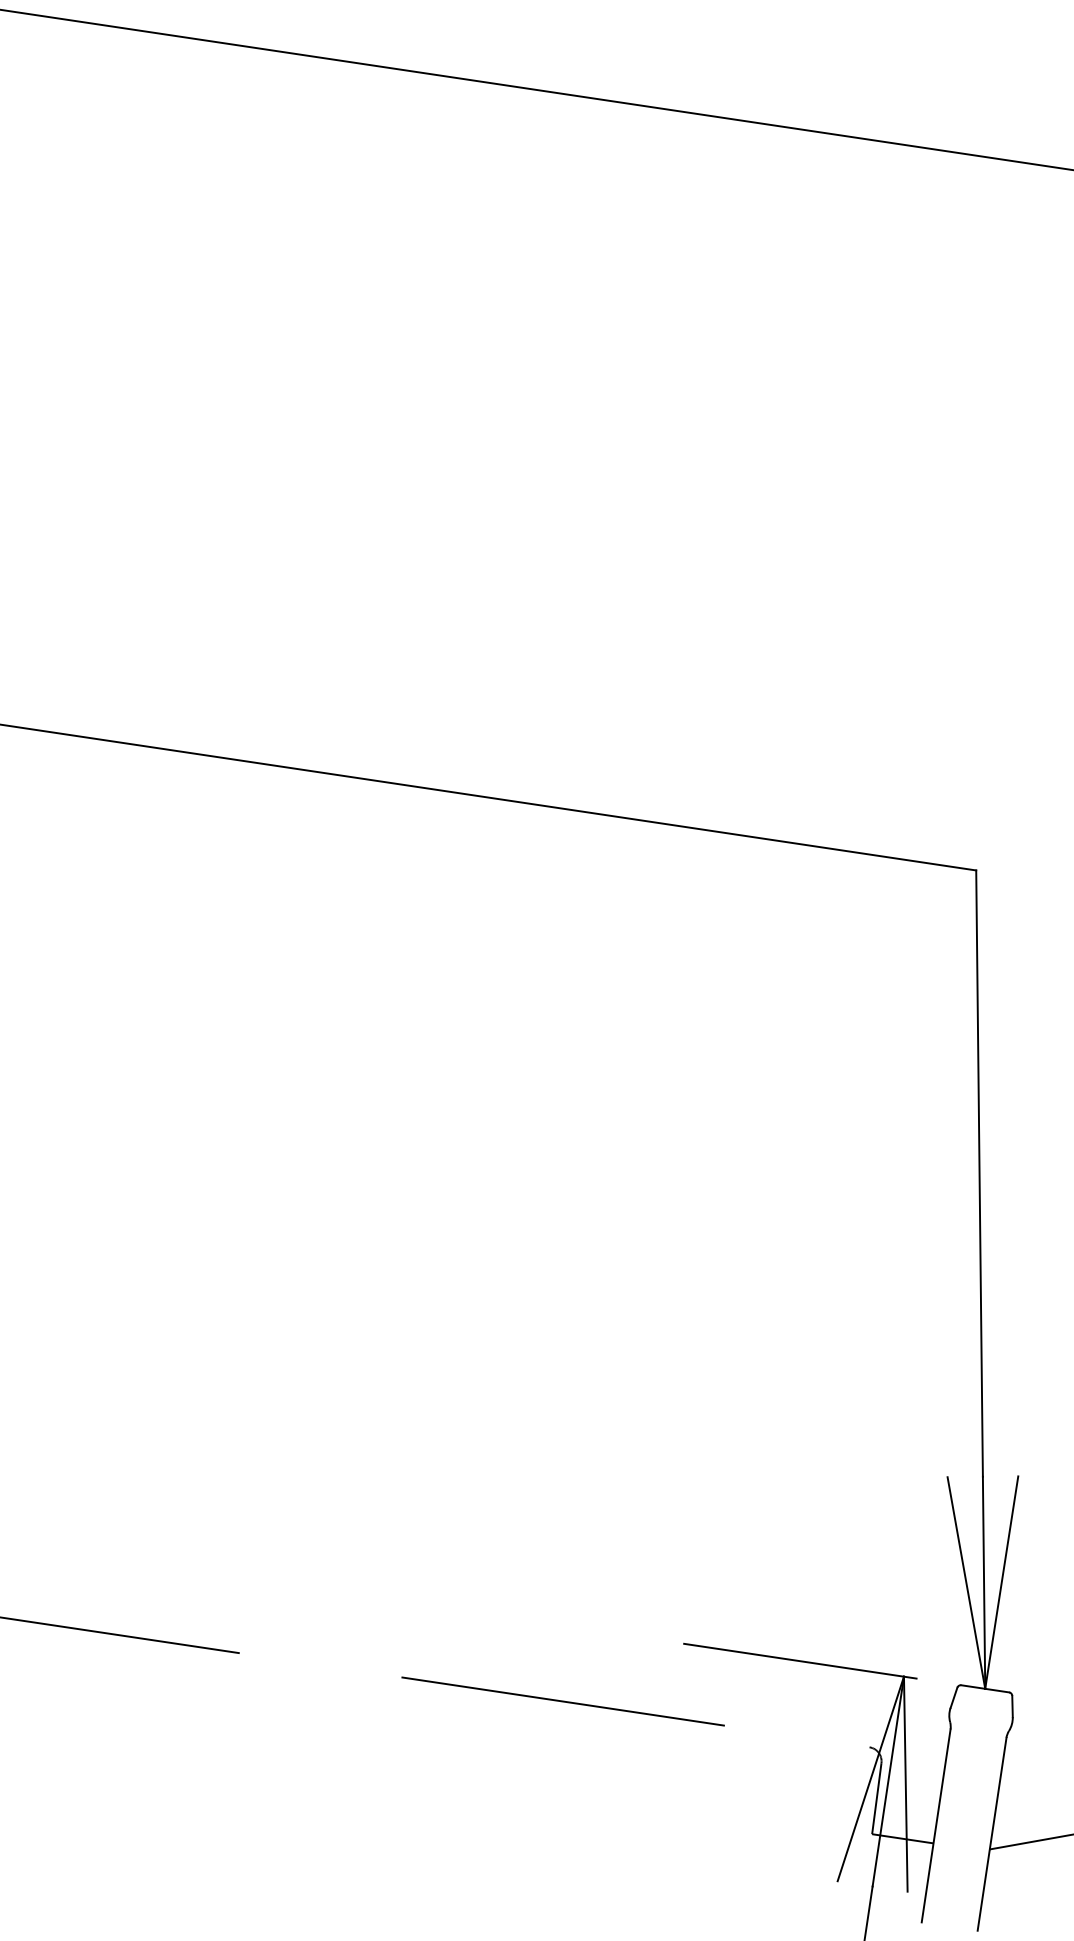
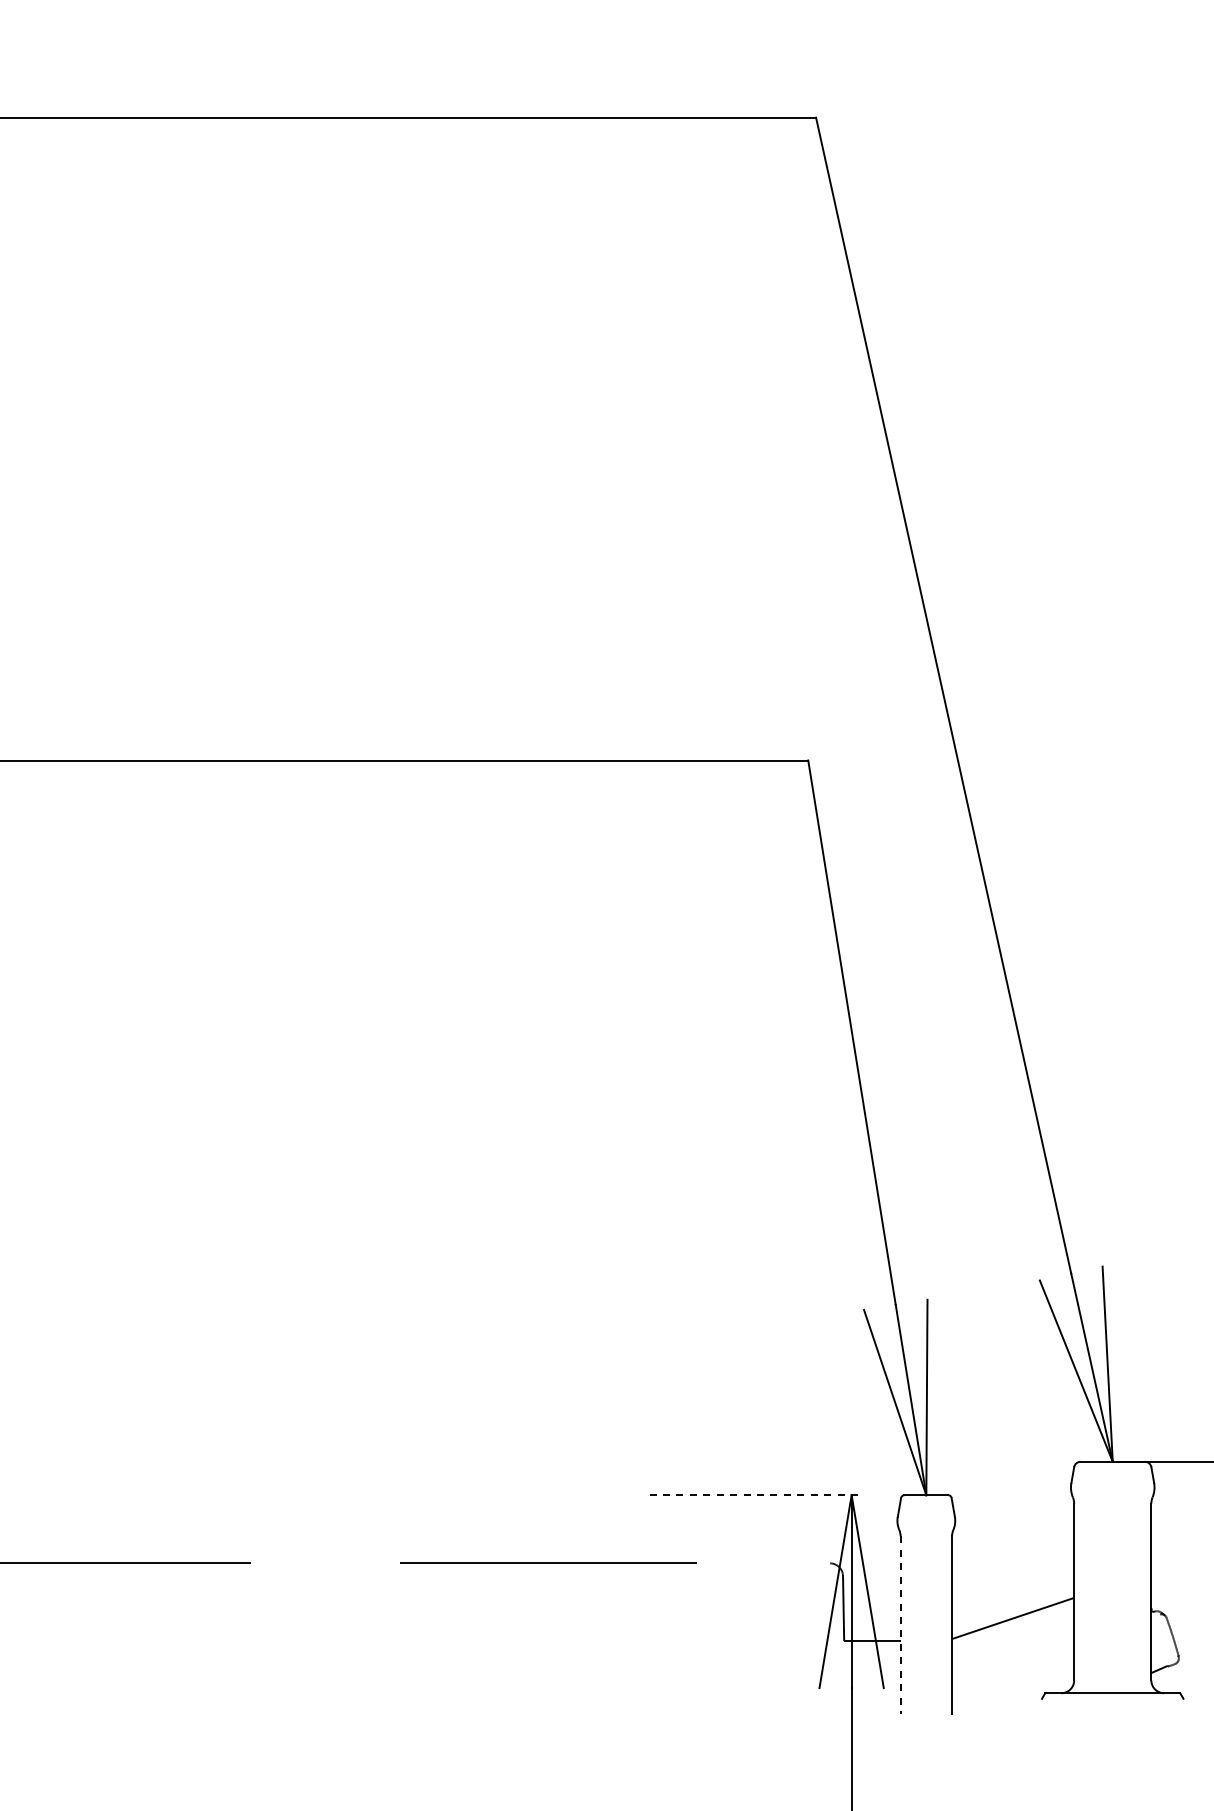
line: (800, 1661) -> (756, 1495), solid -> dashed
line: (935, 1826) -> (900, 1625), solid -> dashed

